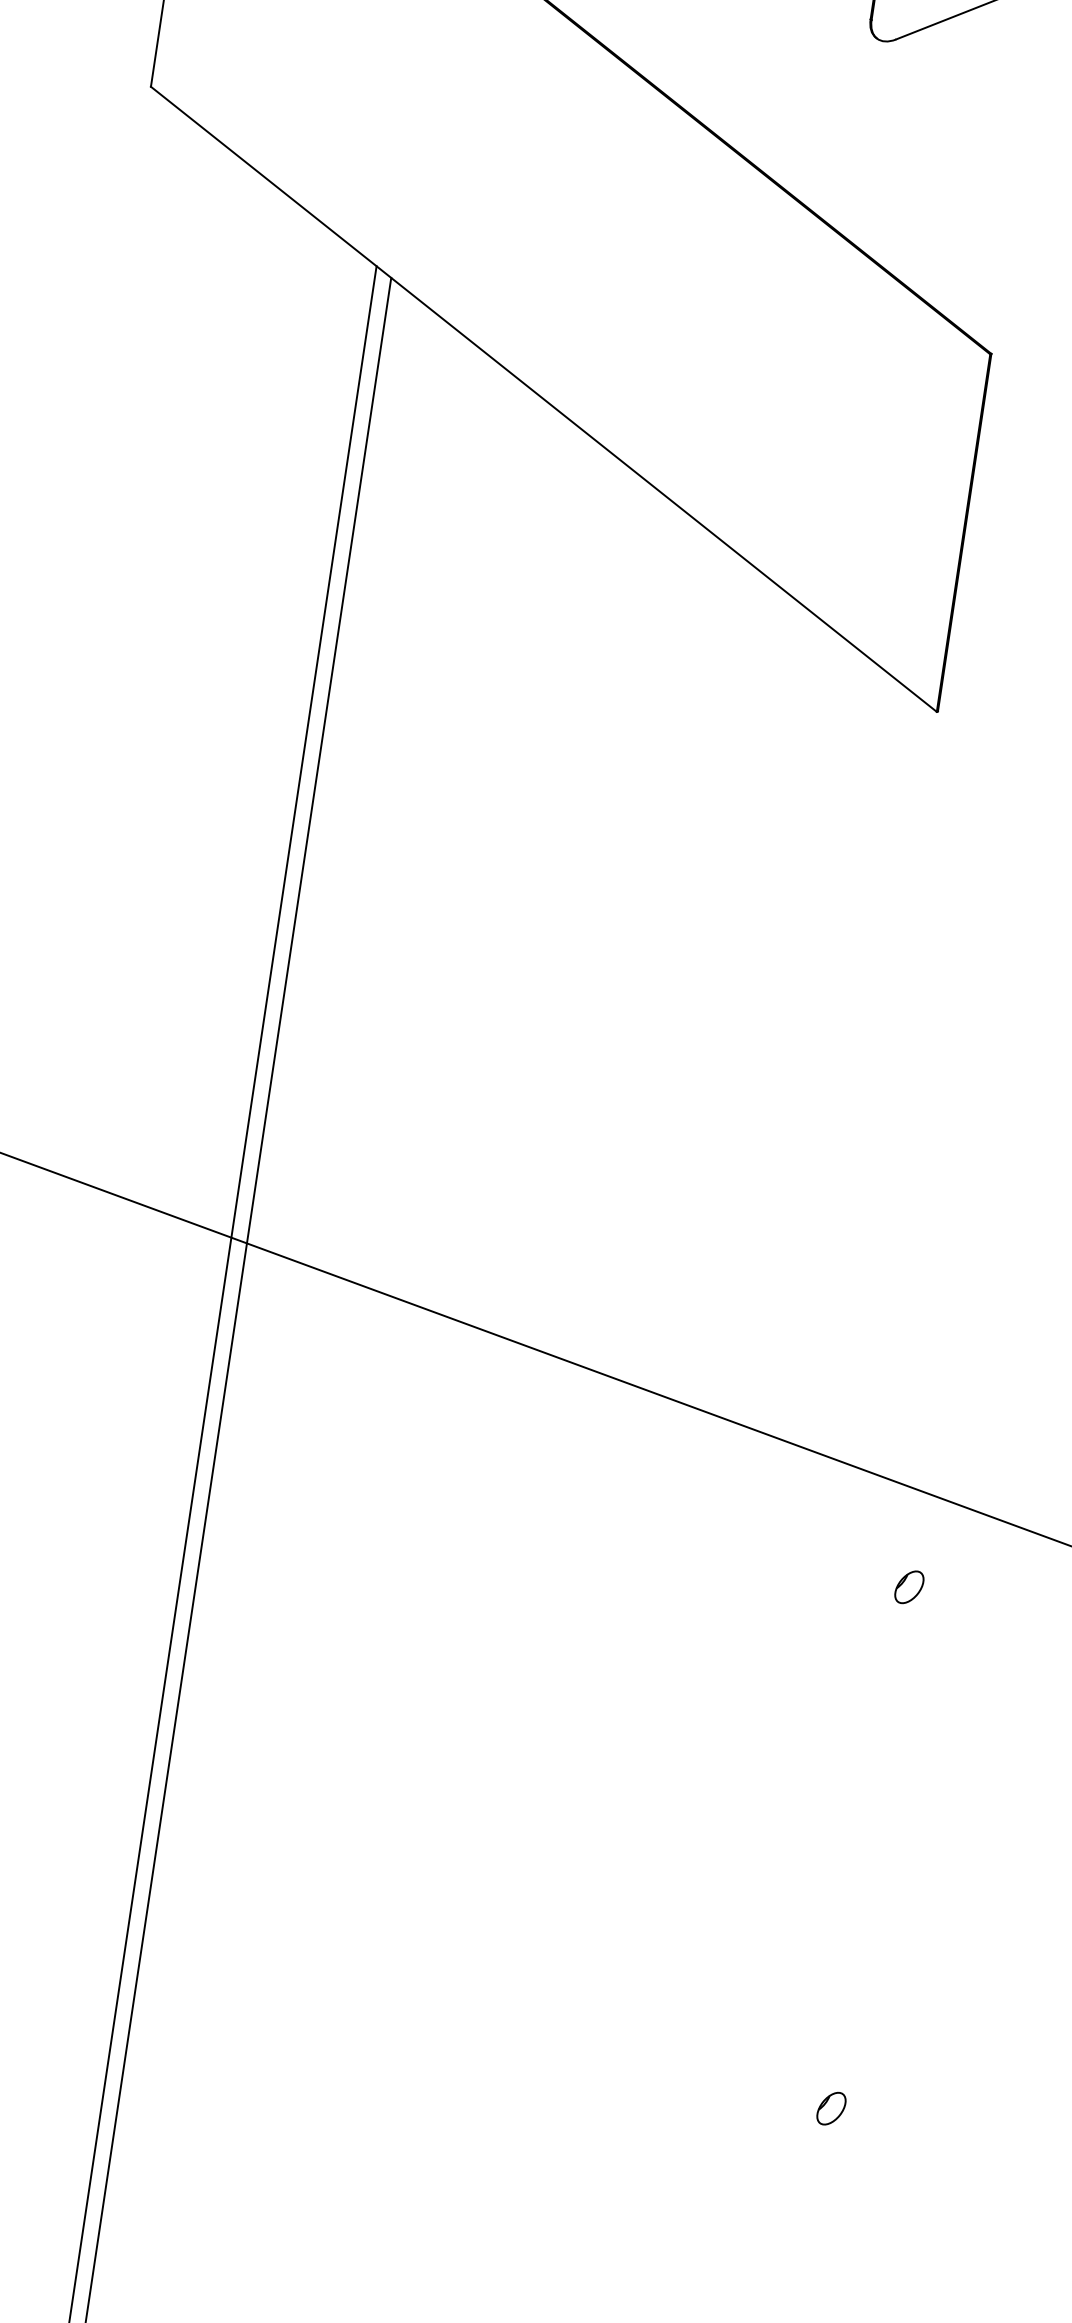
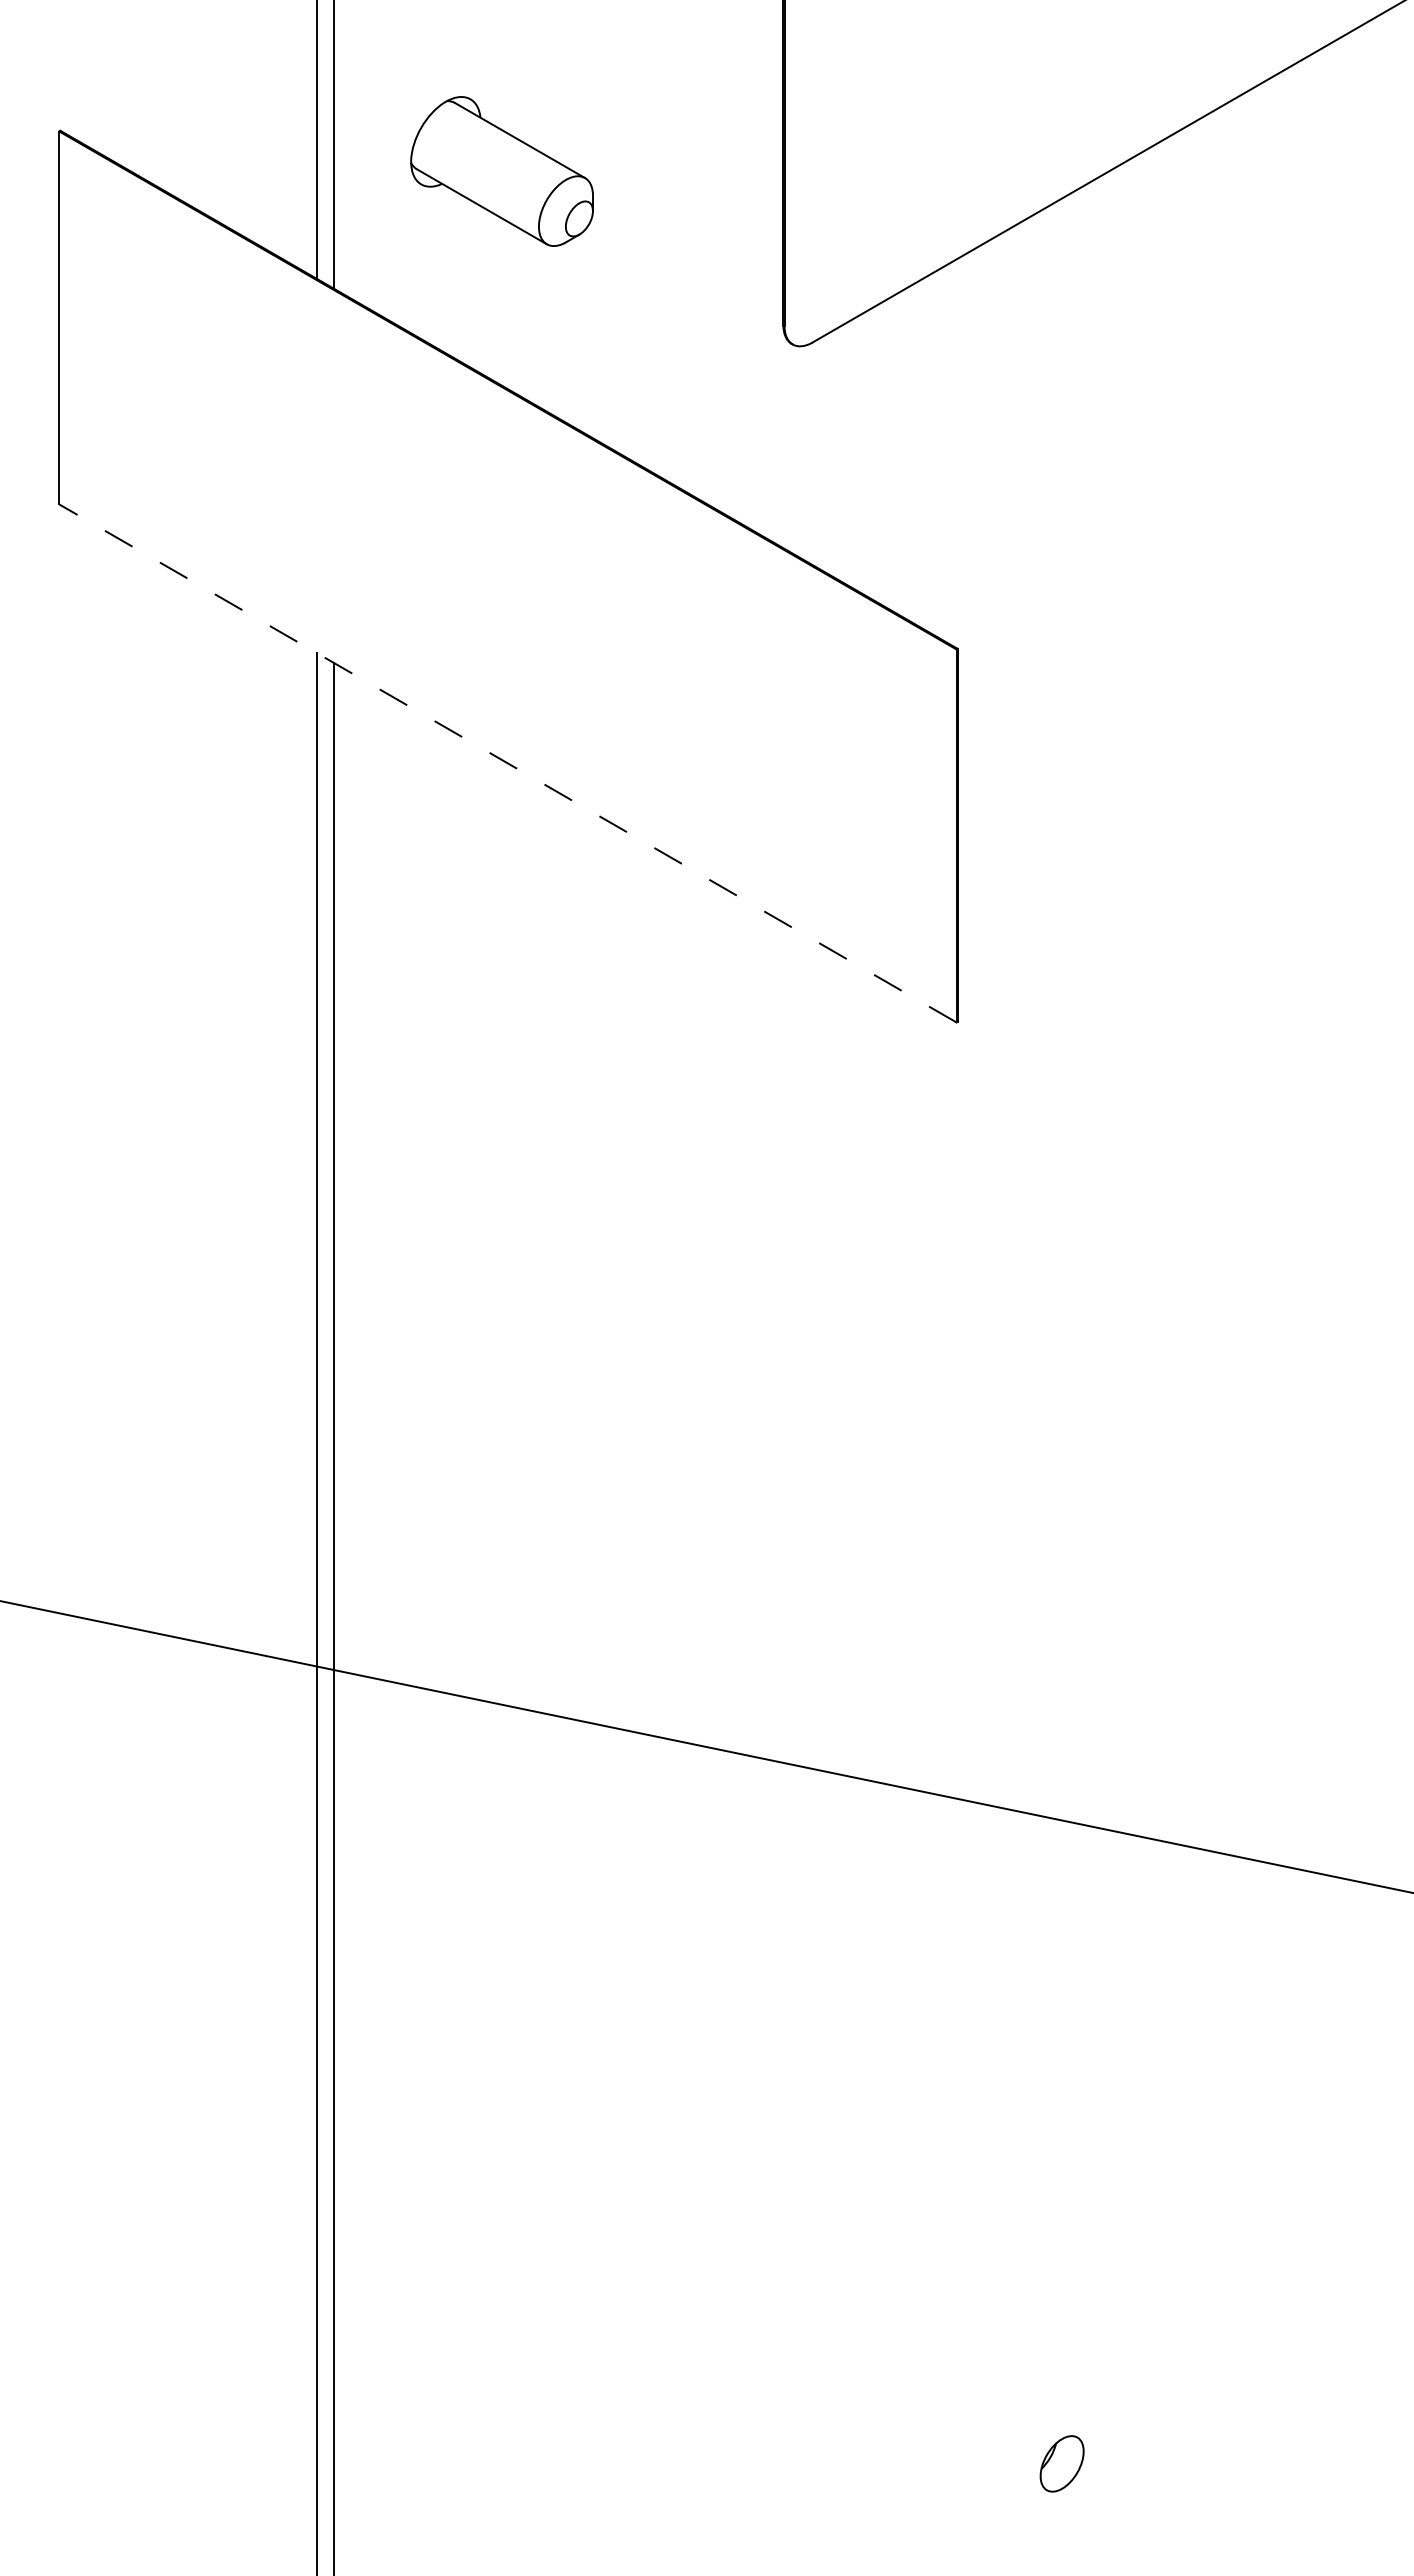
line: (543, 399) -> (507, 763), solid -> dashed
part: (908, 1586) -> (1061, 1919), removed
part: (830, 2108) -> (1061, 2463), size x1.6

